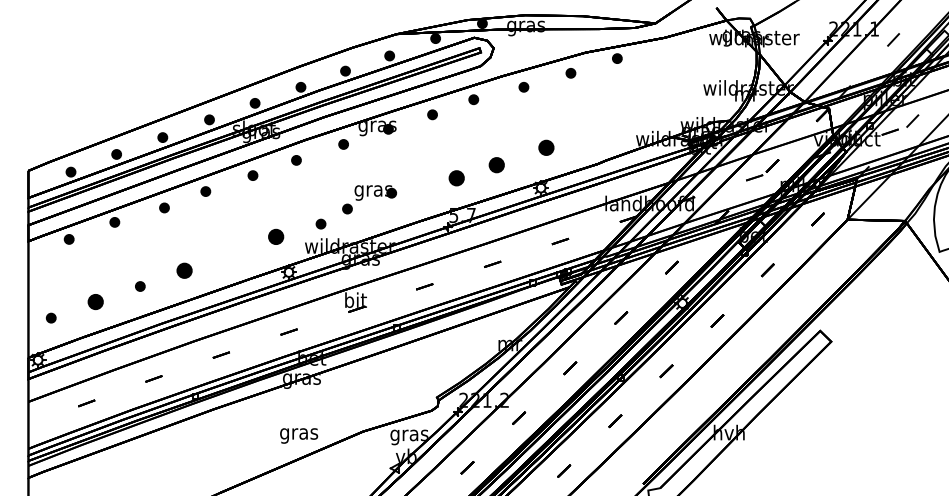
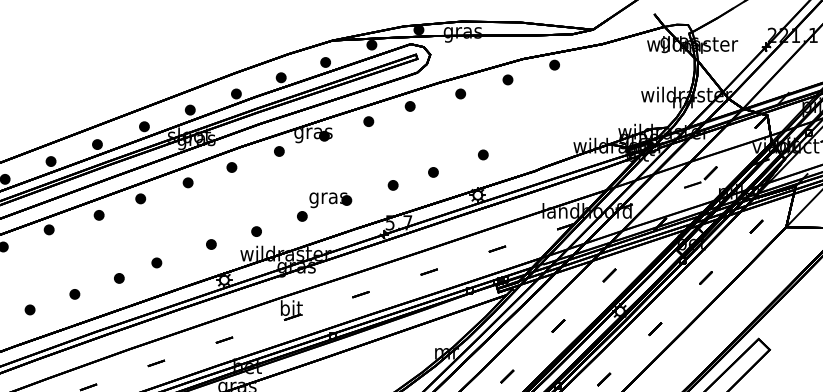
part: (546, 147) -> (483, 154), size x0.62
part: (496, 165) -> (433, 172), size x0.62
part: (456, 177) -> (392, 184), size x0.62
part: (369, 199) -> (324, 206), moved
part: (275, 236) -> (210, 244), size x0.62
part: (221, 254) -> (156, 262), added
part: (184, 270) -> (119, 278), size x0.62
part: (95, 301) -> (29, 309), size x0.62

